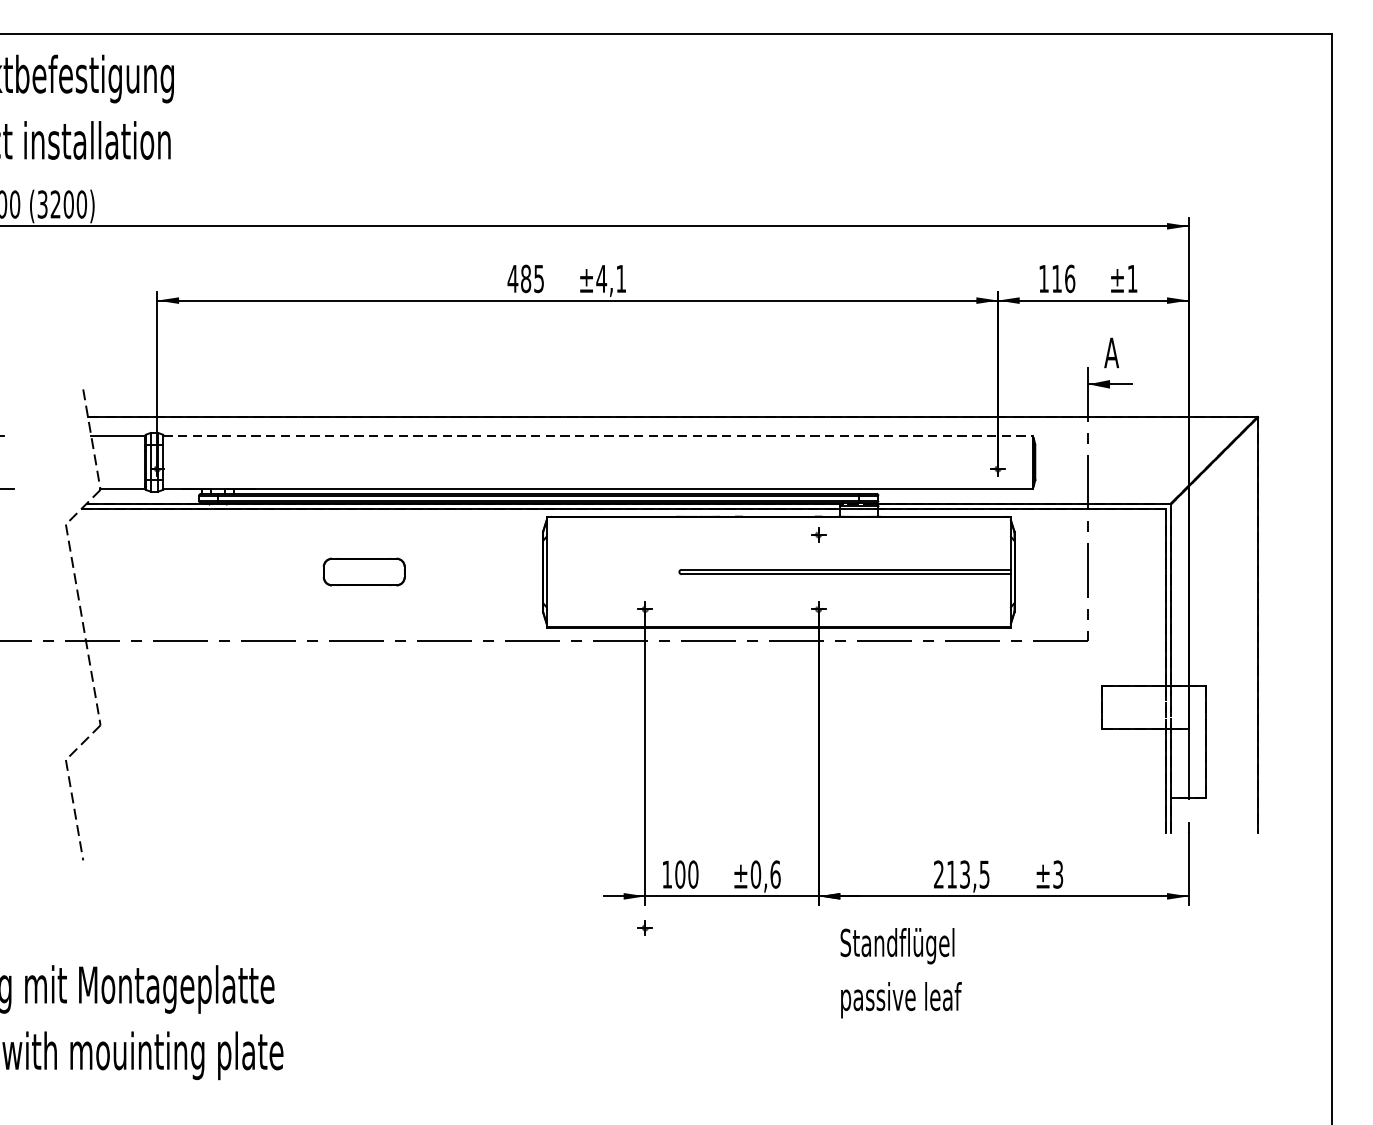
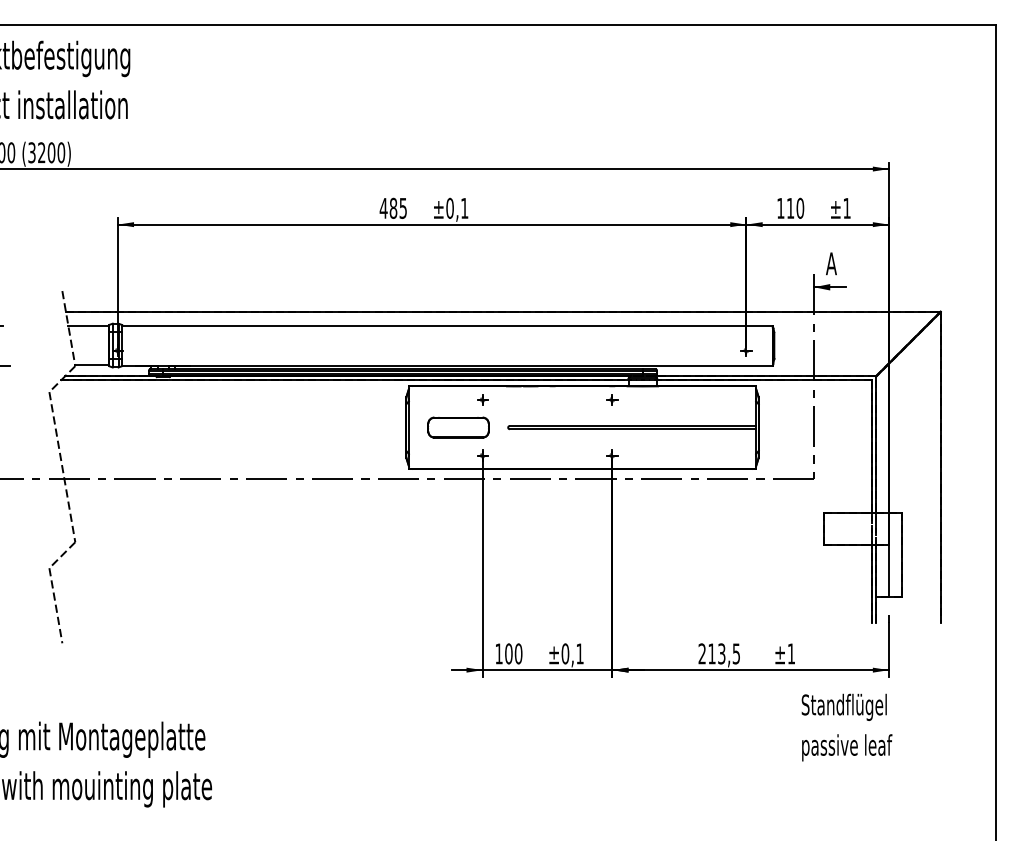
text: (602, 277) -> (450, 207), ±4,1 -> ±0,1
text: (1070, 277) -> (800, 207), 116 -> 110
line: (599, 435) -> (448, 325), dashed -> solid
part: (364, 571) -> (458, 427), moved
text: (774, 874) -> (579, 653), ±0,6 -> ±0,1
text: (1058, 874) -> (791, 653), ±3 -> ±1
part: (645, 927) -> (482, 399), moved
text: (900, 973) -> (846, 727), moved

